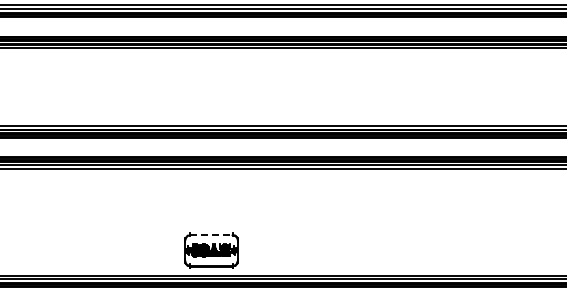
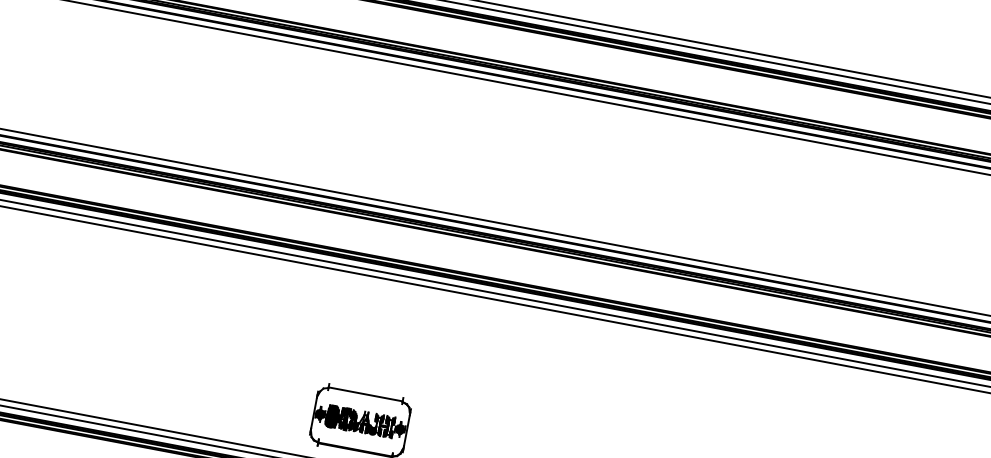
line: (212, 234) -> (367, 394), dashed -> solid

